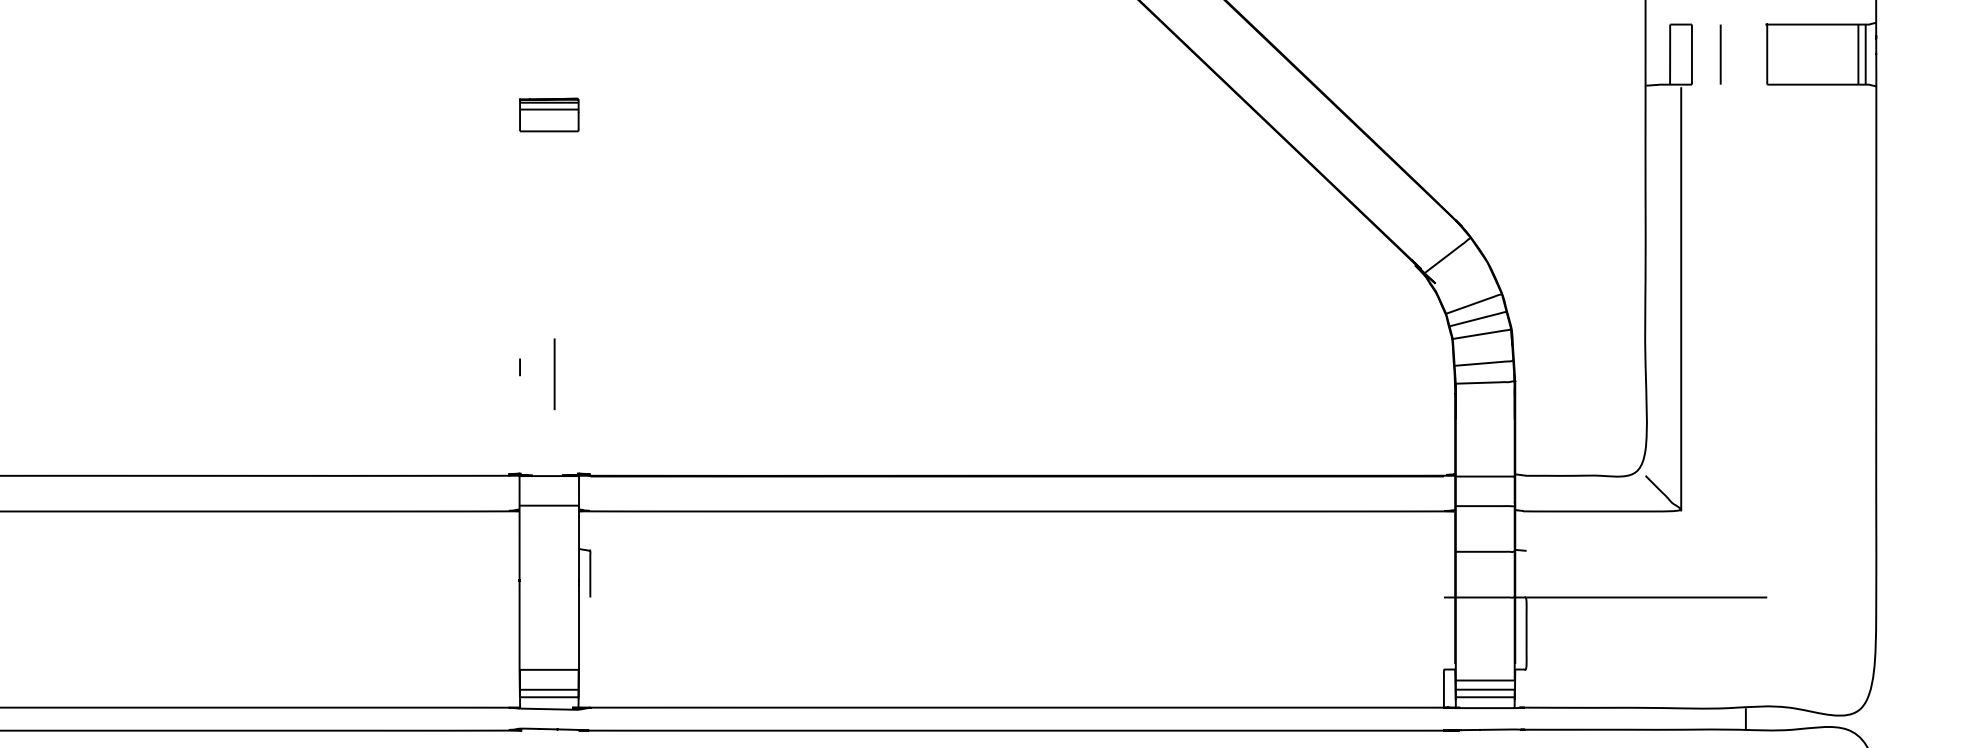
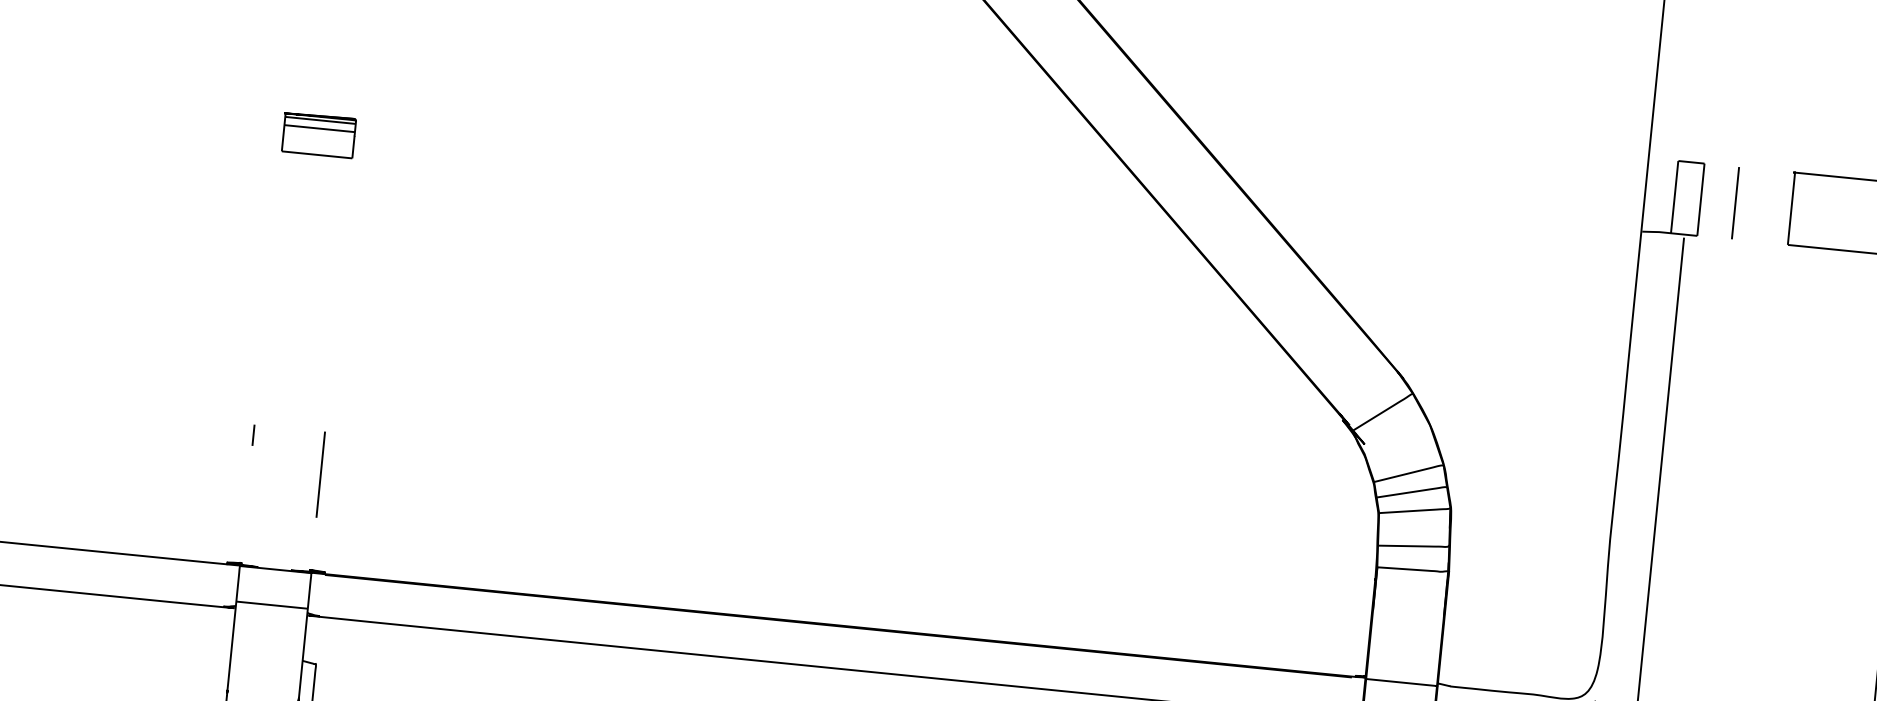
line: (554, 374) -> (320, 474), moved

